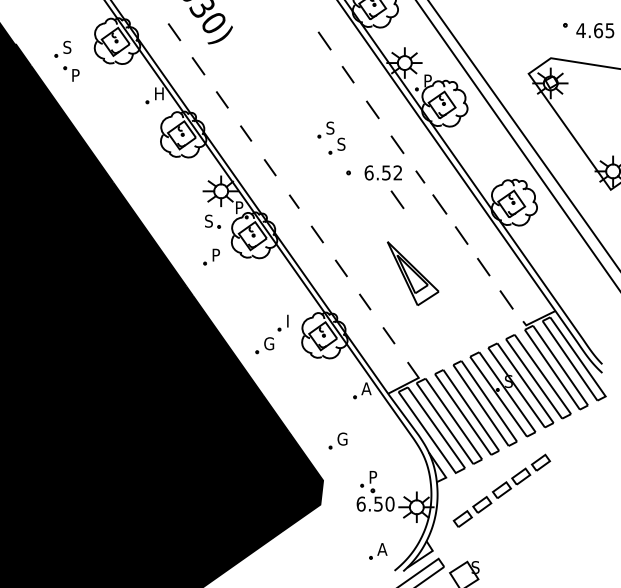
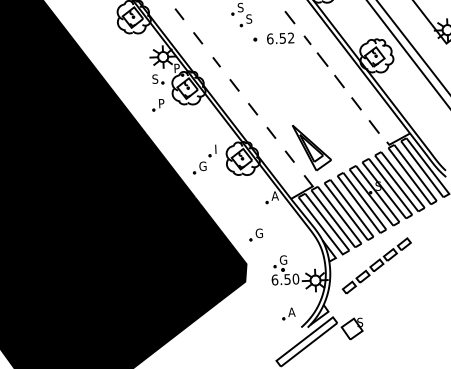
line: (397, 199) -> (291, 57), removed
part: (413, 273) -> (312, 147), moved
text: (374, 476) -> (283, 259), P -> G

